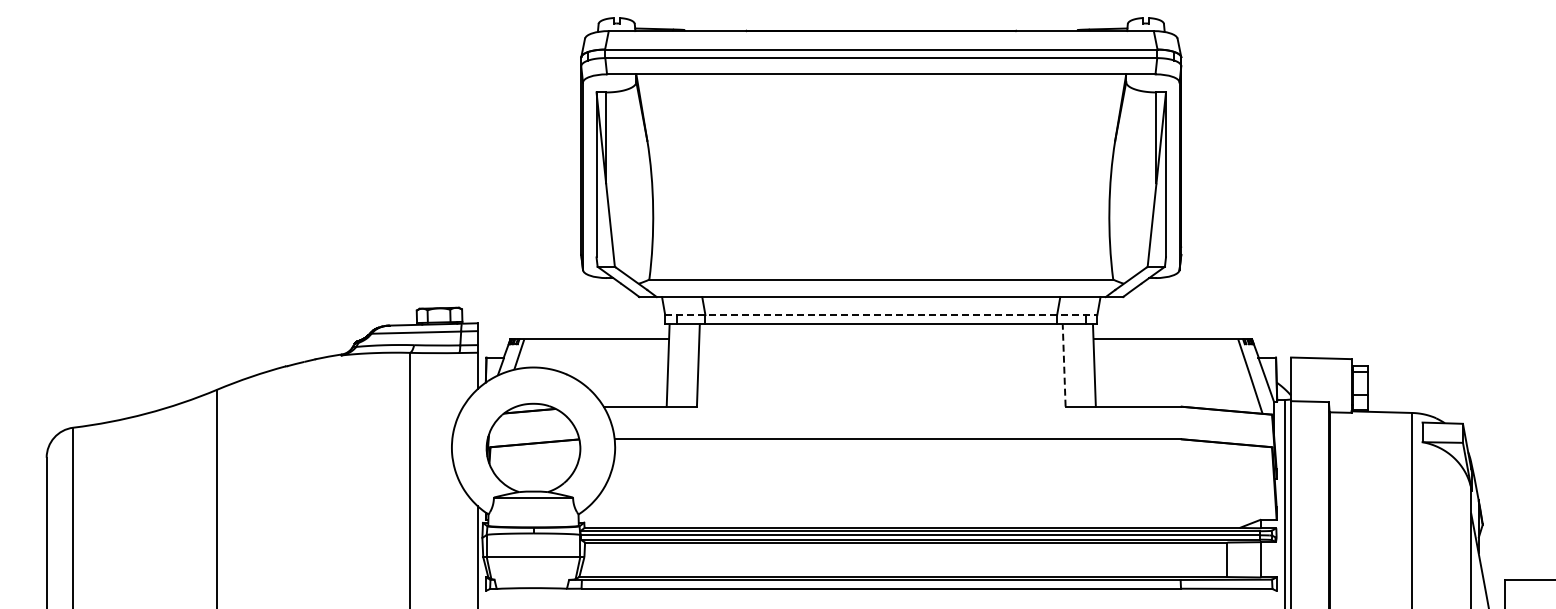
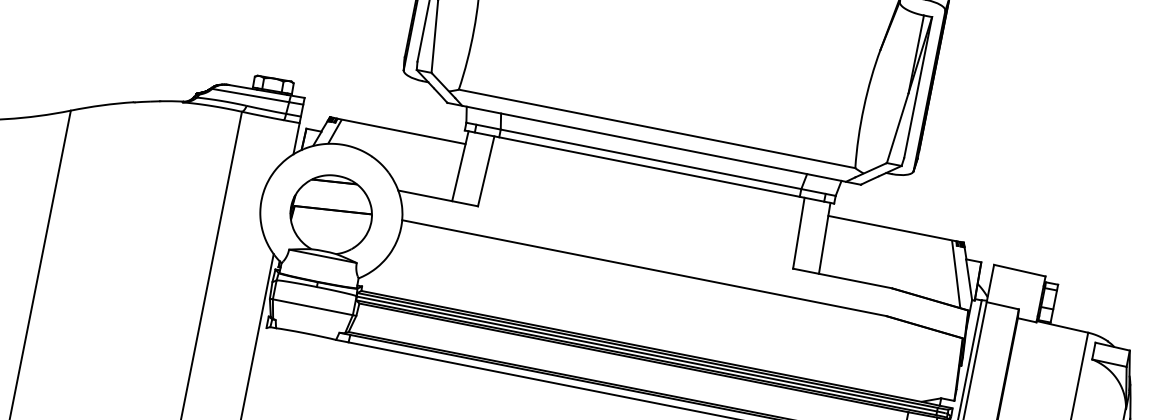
line: (881, 315) -> (651, 159), dashed -> solid
line: (1064, 364) -> (799, 232), dashed -> solid

